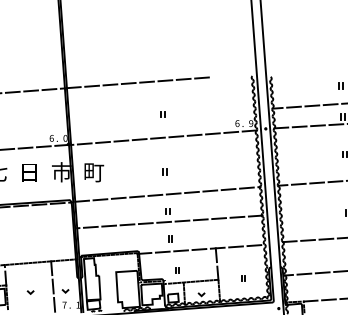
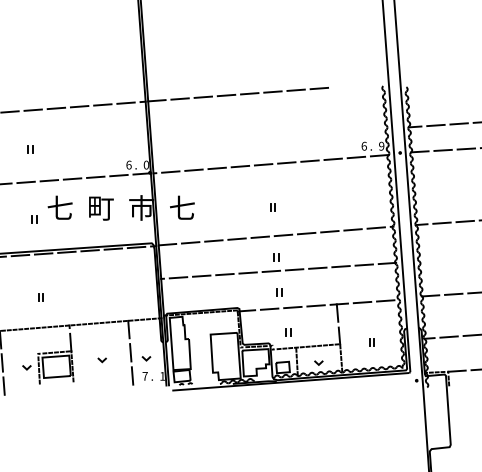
part: (162, 114) -> (269, 134), removed
text: (93, 171) -> (182, 207), 町 -> 七
text: (30, 172) -> (101, 208), 日 -> 町

